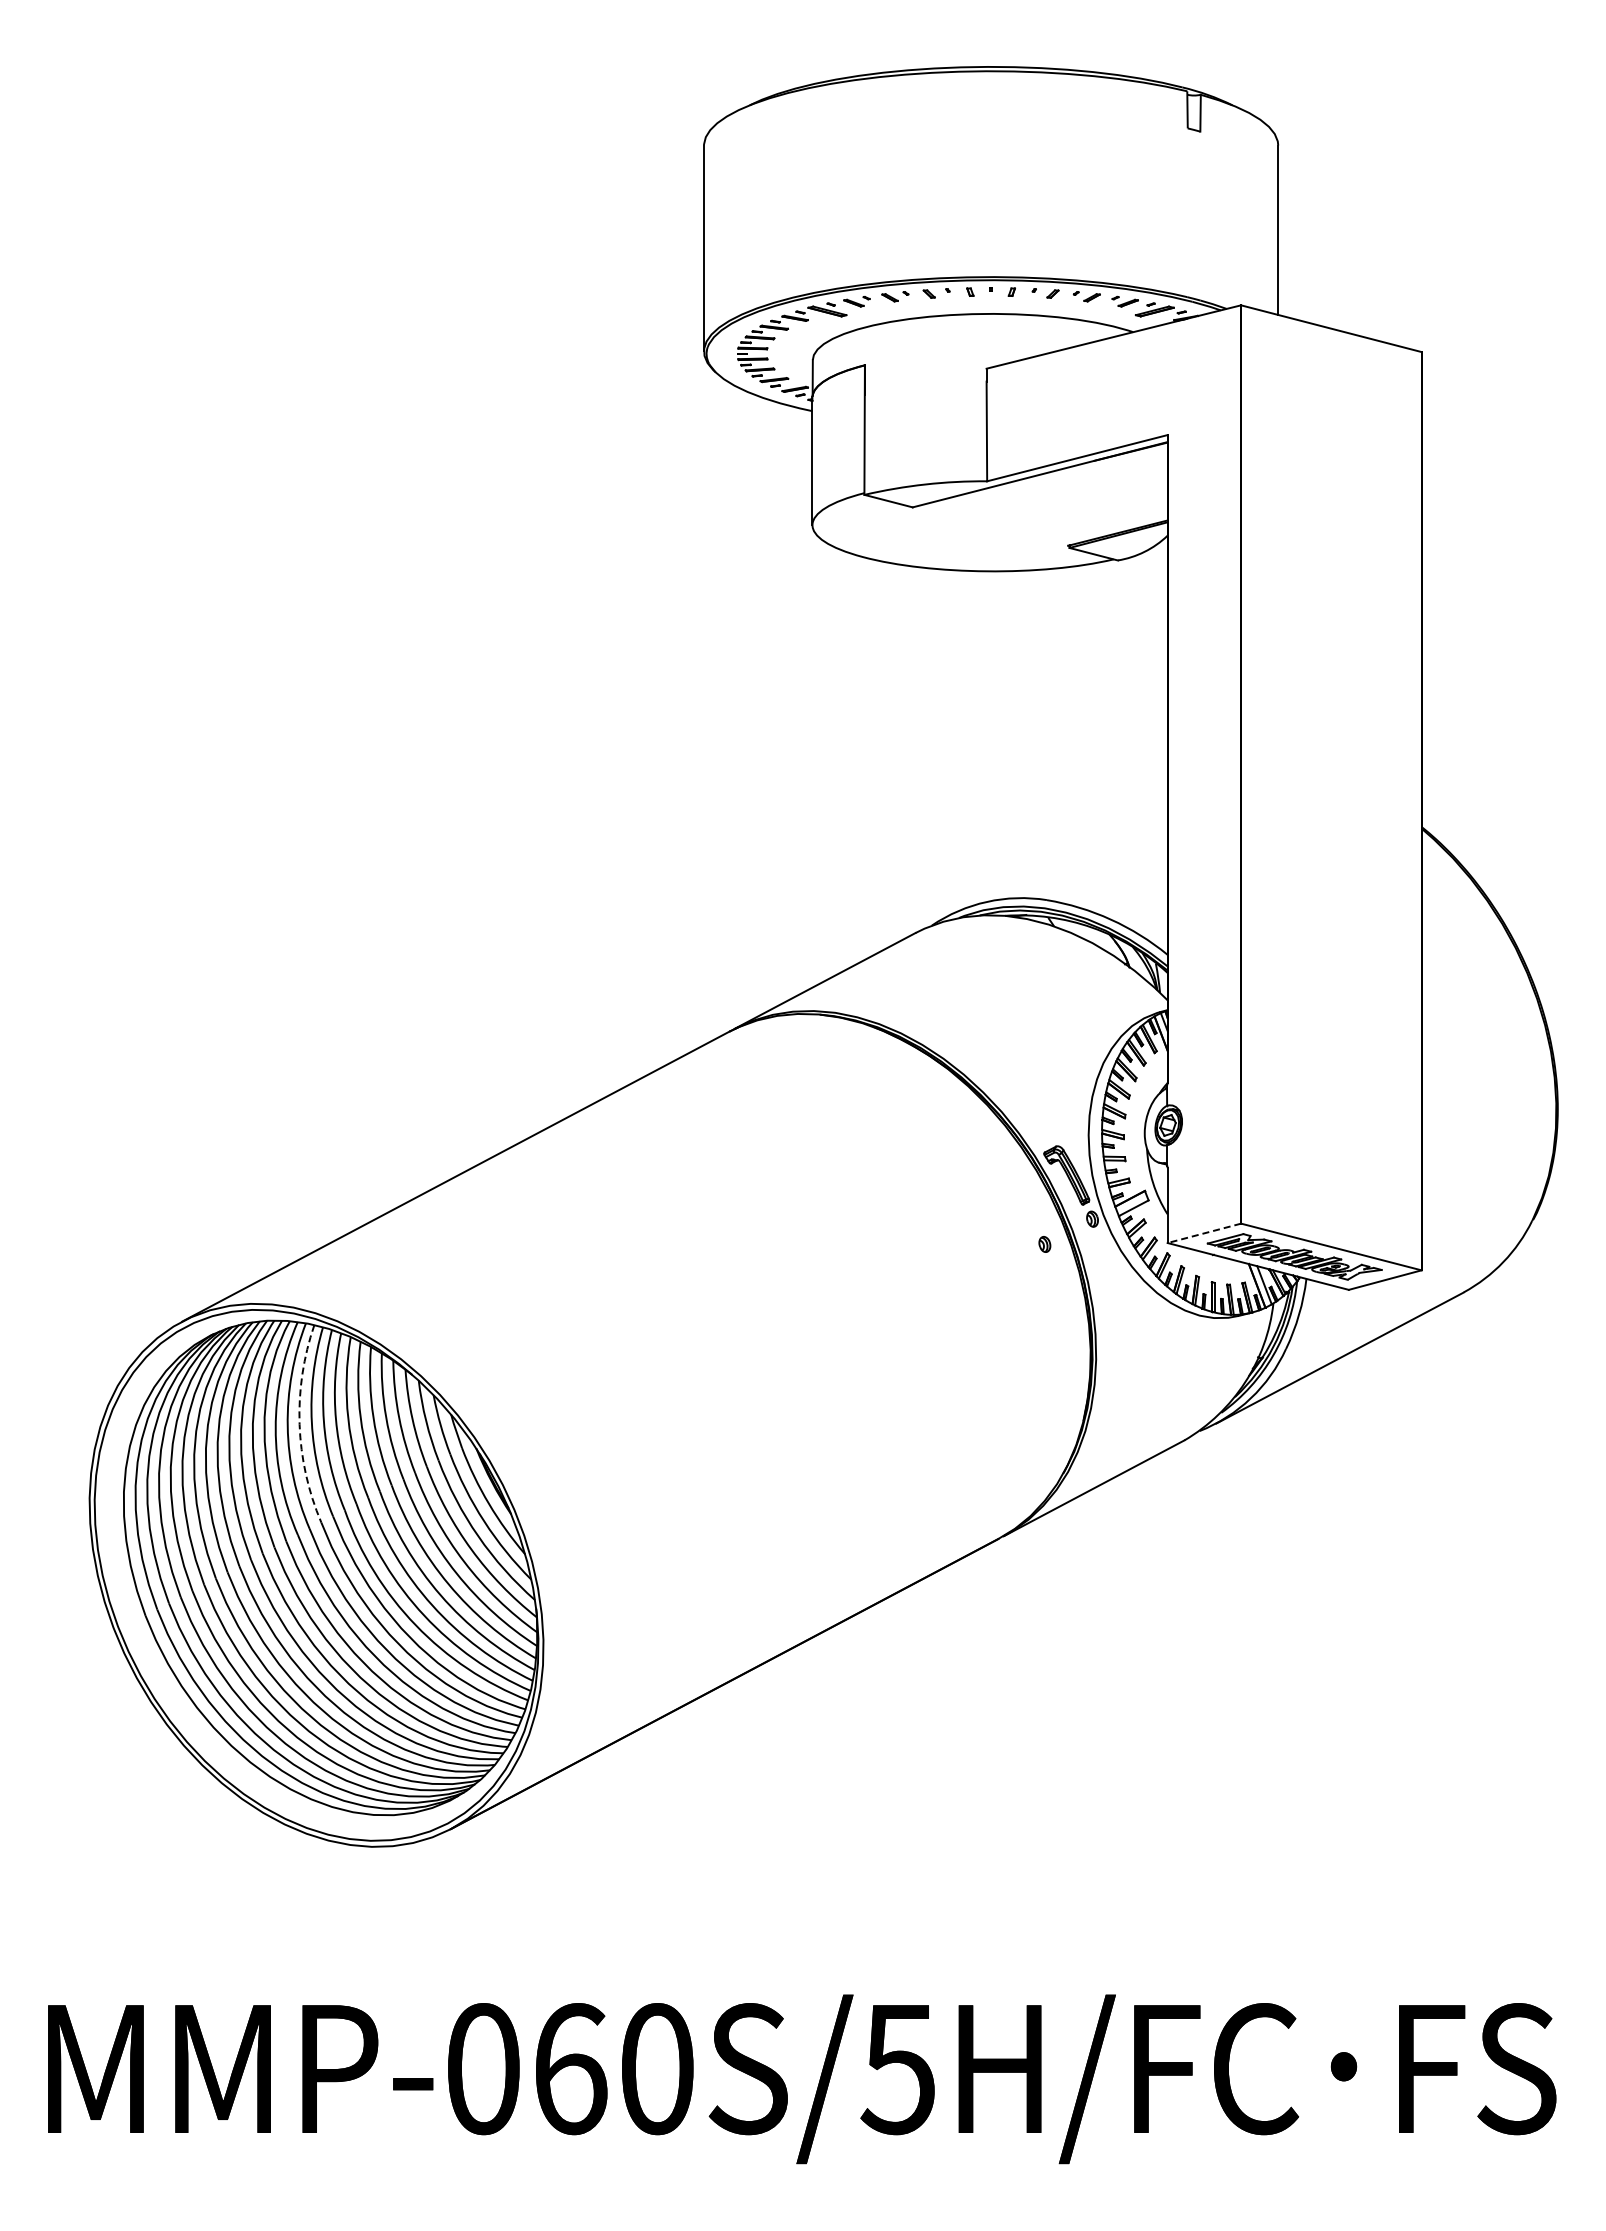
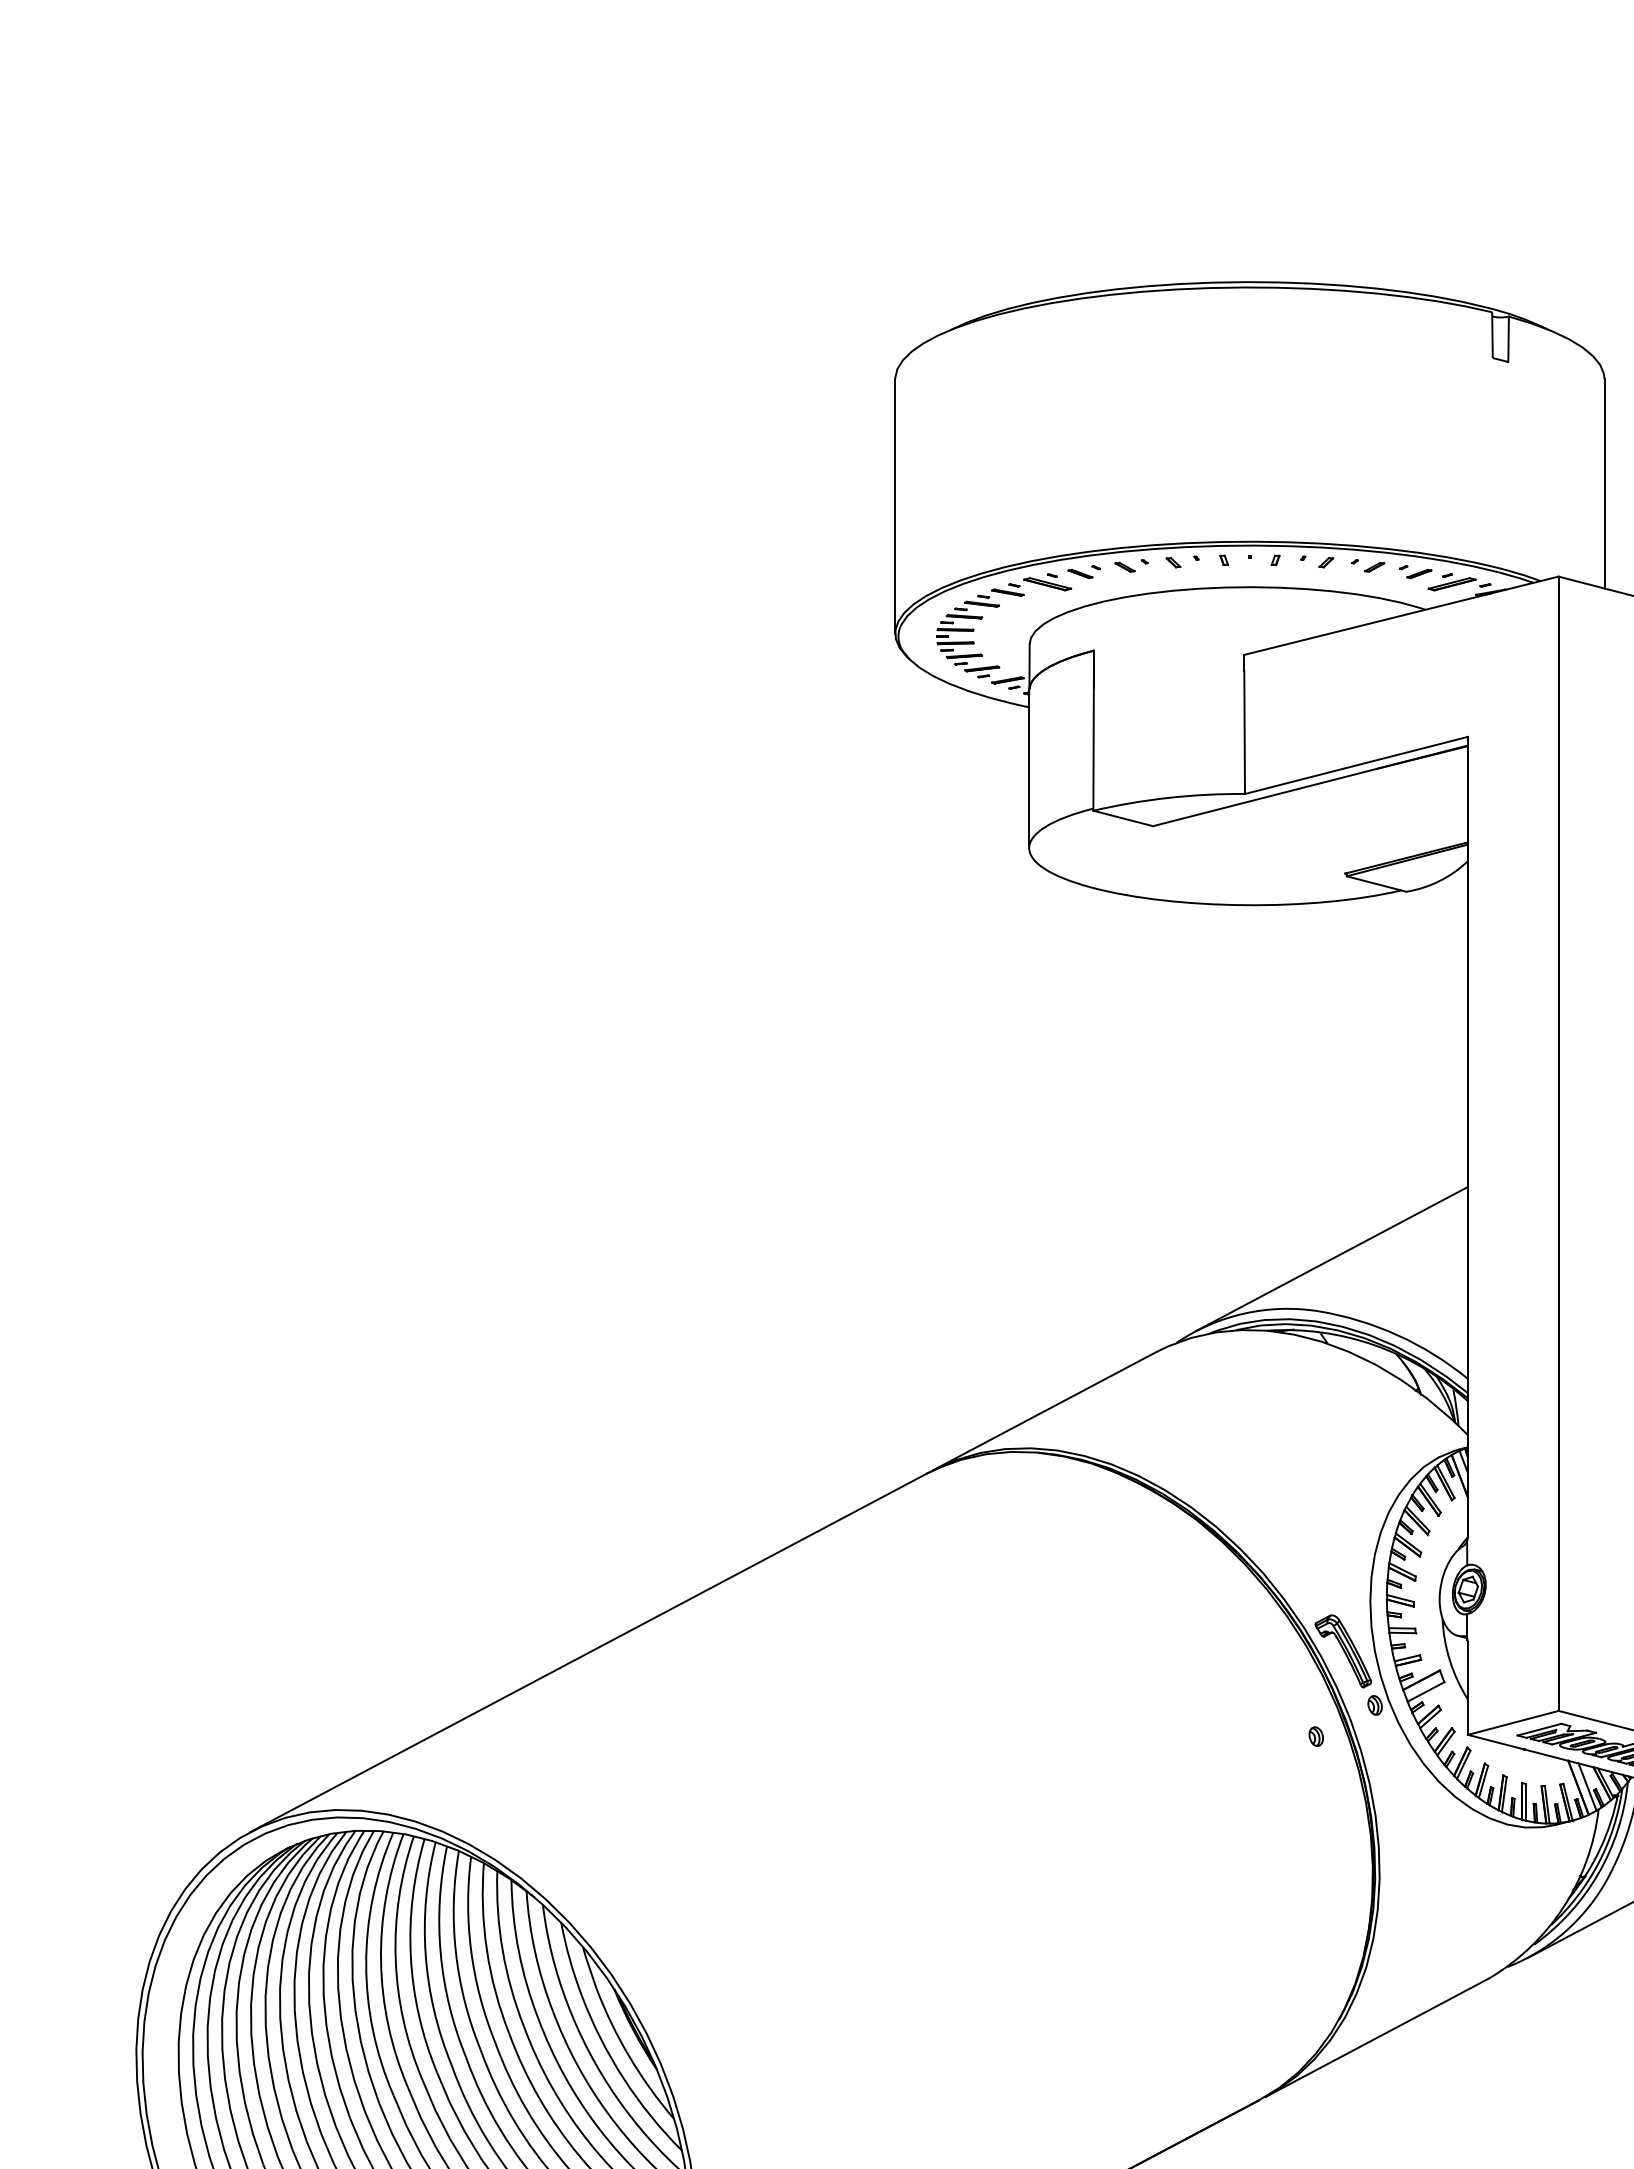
line: (1057, 857) -> (1331, 1258), added
line: (1203, 1233) -> (1512, 1723), dashed -> solid
arc: (299, 1424) -> (395, 1959), dashed -> solid

